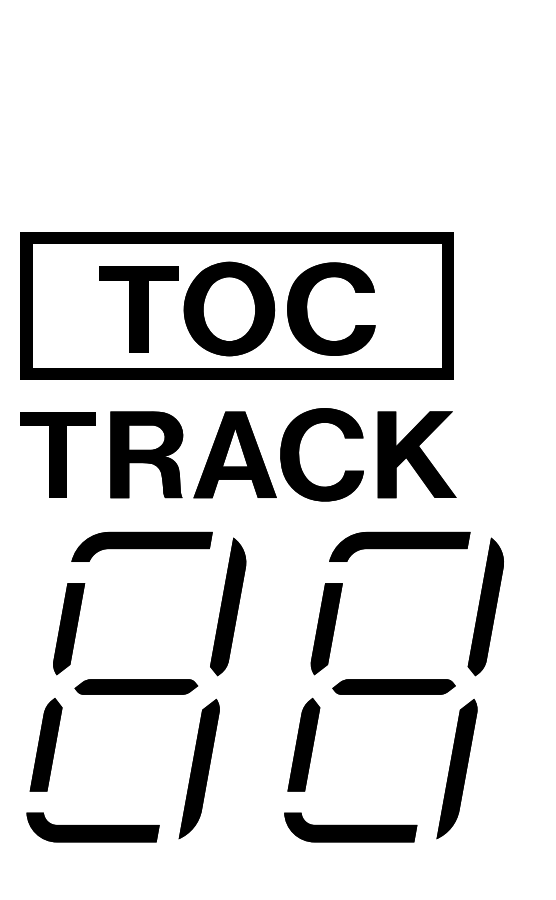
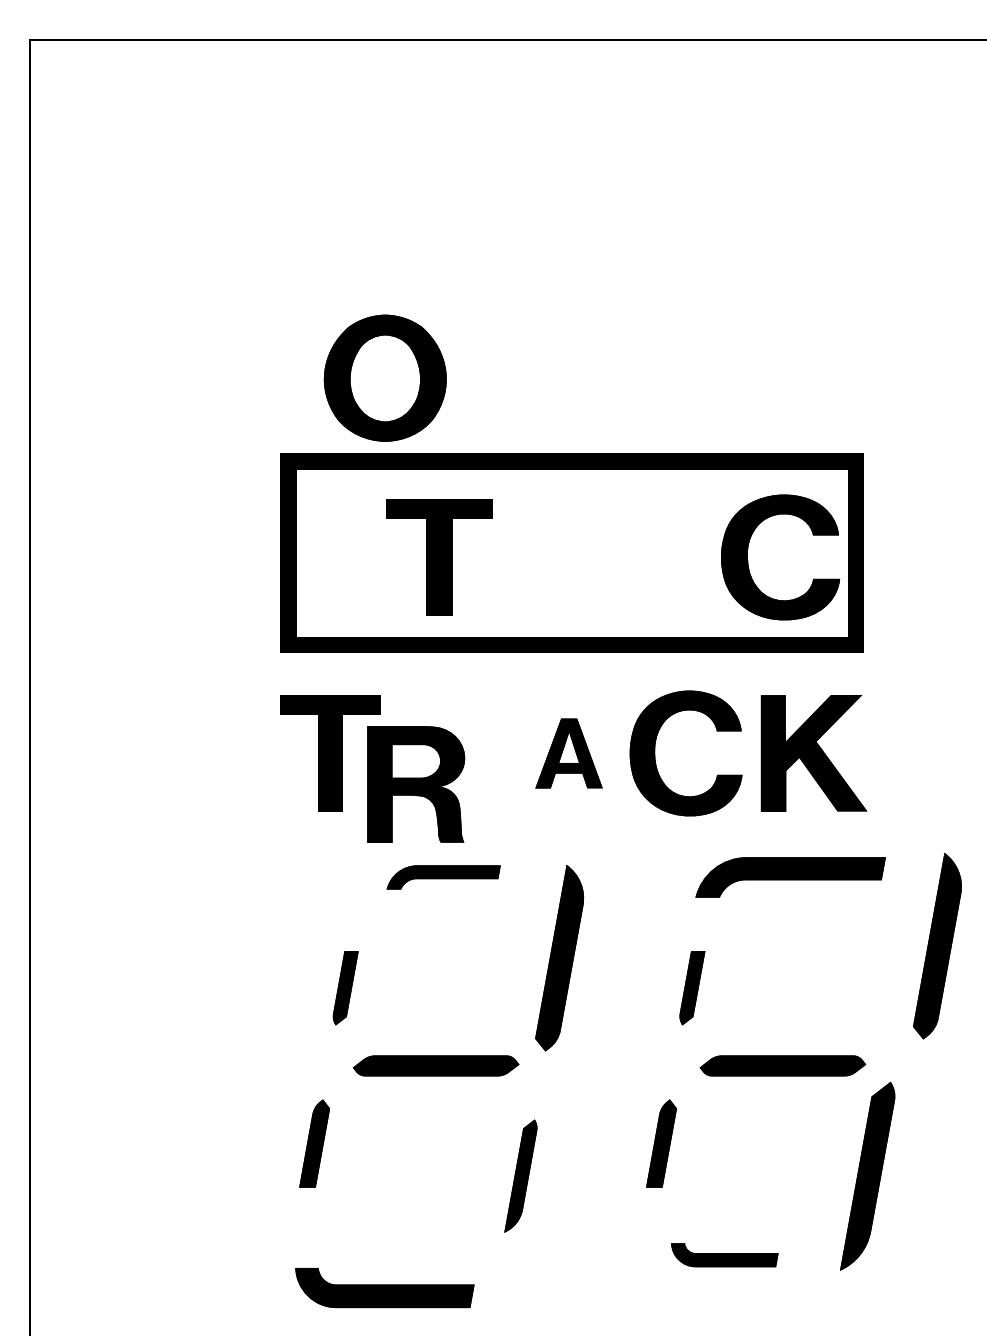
part: (228, 308) -> (384, 377), moved
part: (307, 311) -> (748, 560), moved
part: (147, 454) -> (416, 784), moved
part: (234, 454) -> (568, 753), size x0.6
part: (141, 546) -> (443, 877), size x0.6
part: (485, 607) -> (937, 946), moved
part: (69, 629) -> (345, 988), size x0.6
part: (326, 629) -> (692, 988), size x0.6
part: (45, 744) -> (314, 1143), size x0.7
part: (303, 744) -> (661, 1143), size x0.7
part: (199, 768) -> (520, 1175), size x0.6
part: (92, 827) -> (384, 1288), moved
part: (350, 827) -> (724, 1255), size x0.6

